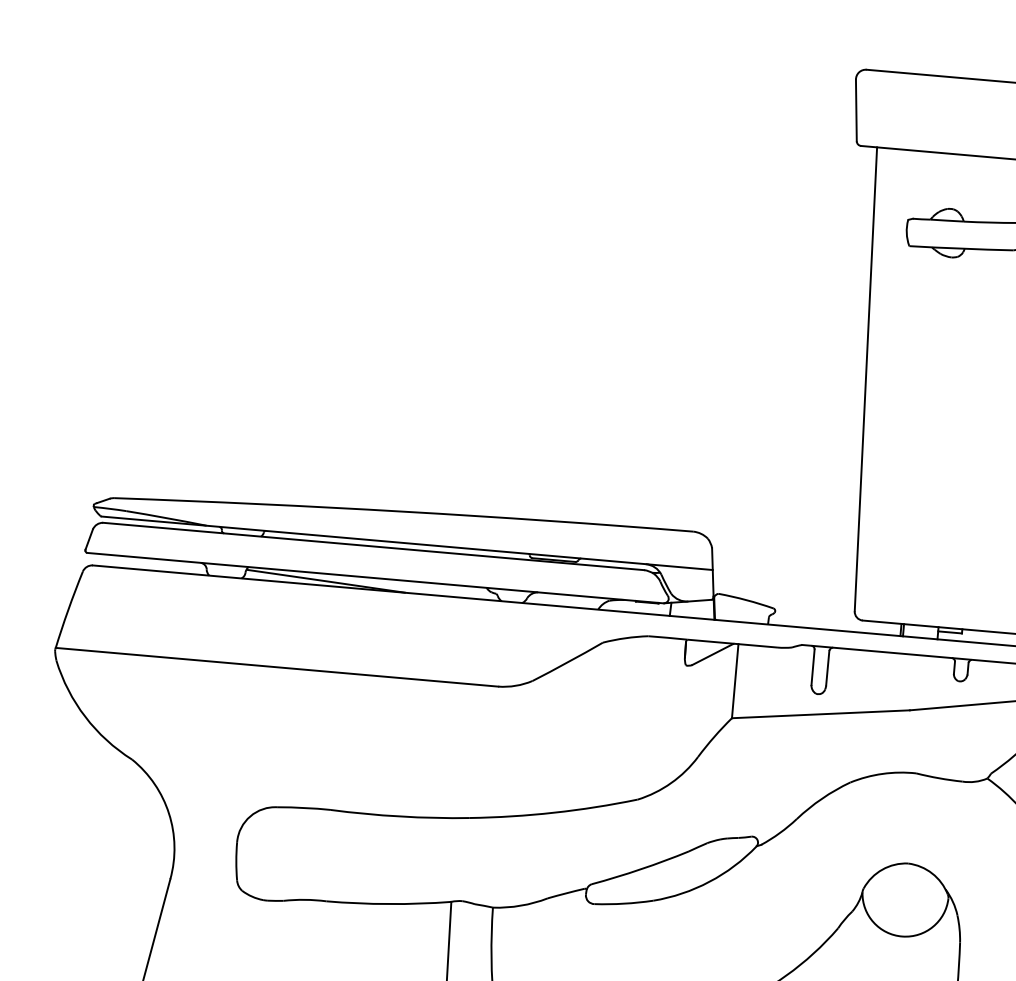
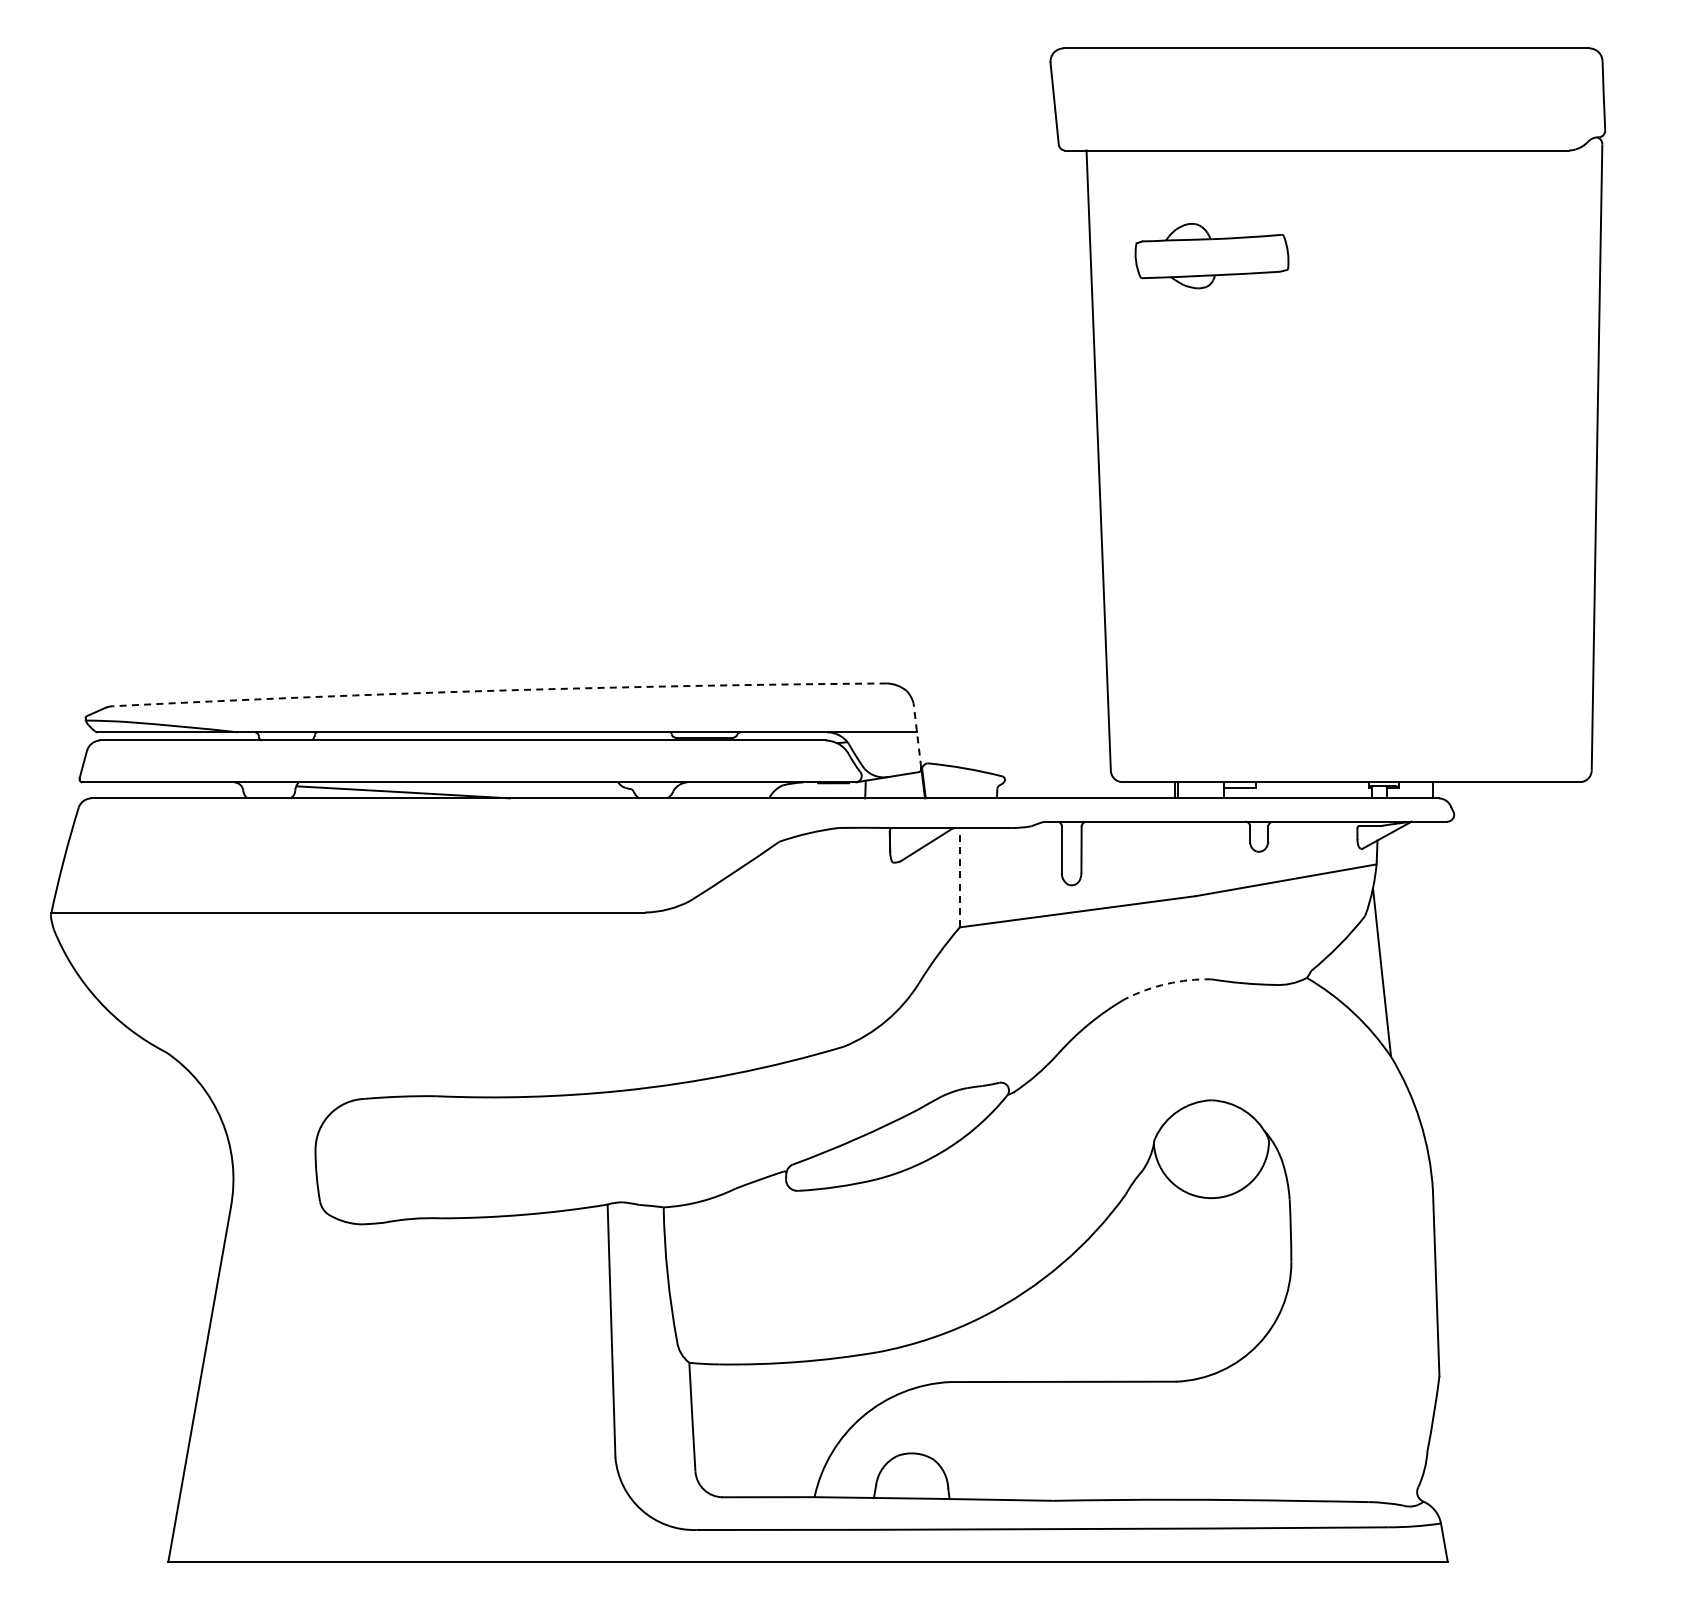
arc: (404, 511) -> (499, 690), solid -> dashed
line: (712, 572) -> (917, 735), solid -> dashed
line: (734, 681) -> (959, 877), solid -> dashed
arc: (882, 773) -> (1166, 983), solid -> dashed

